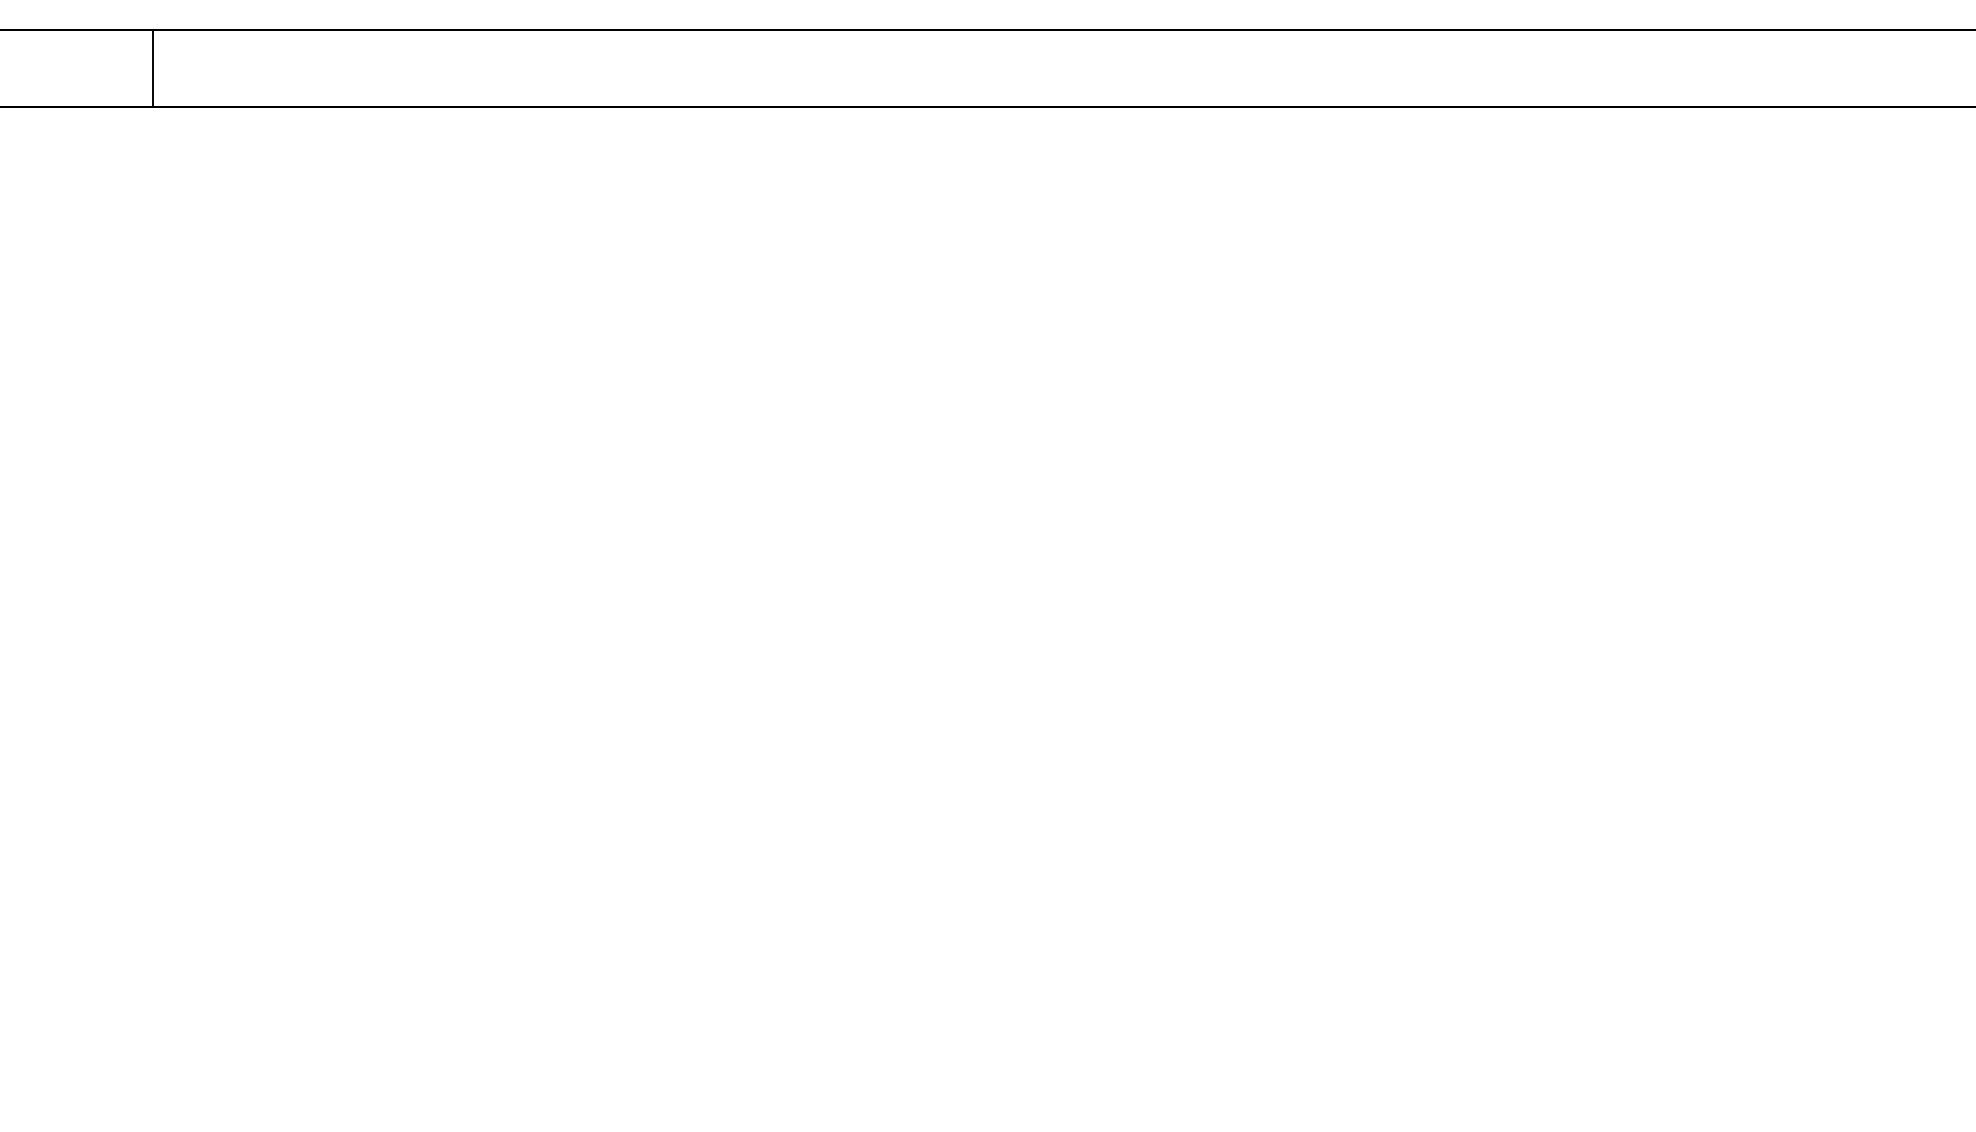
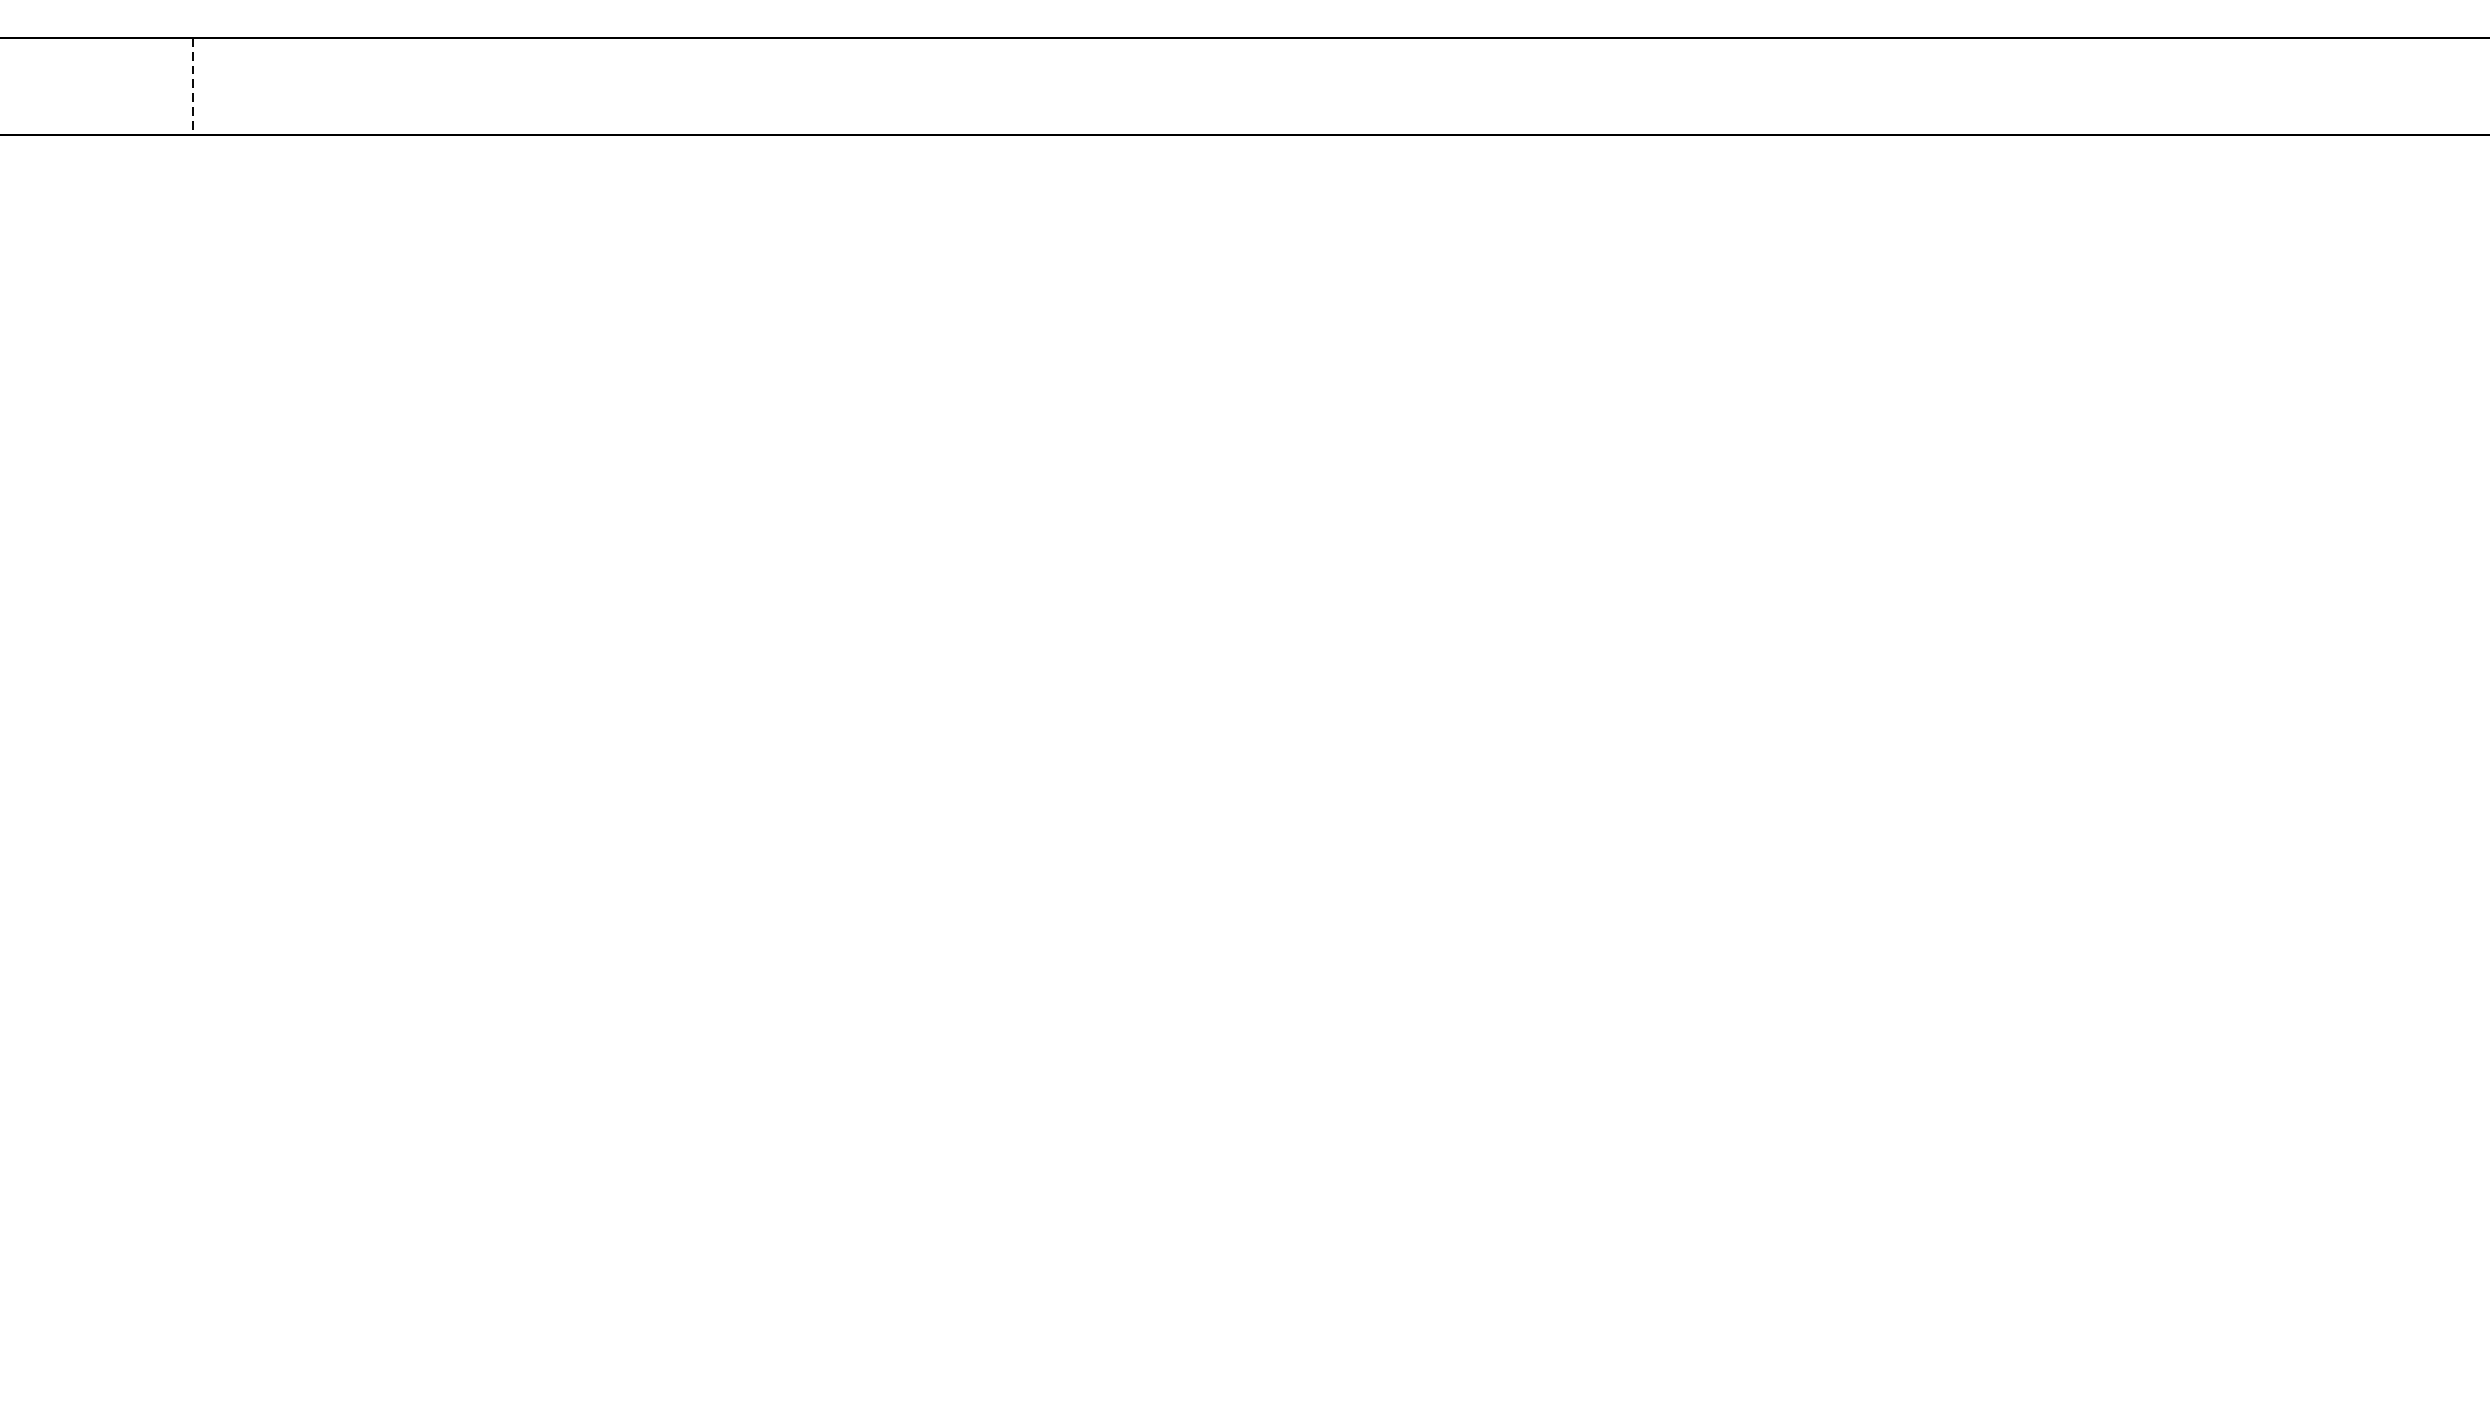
line: (152, 68) -> (192, 86), solid -> dashed

